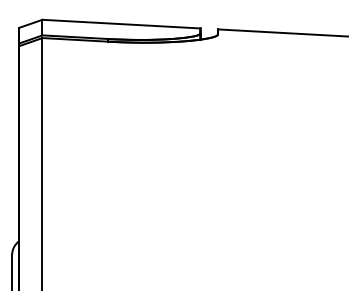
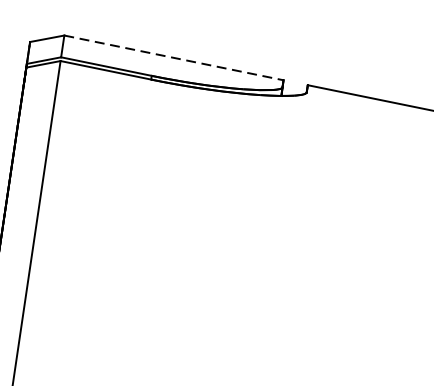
line: (121, 24) -> (173, 58), solid -> dashed

